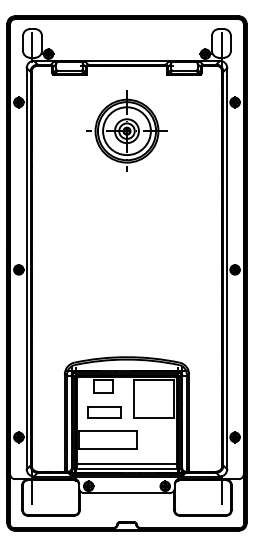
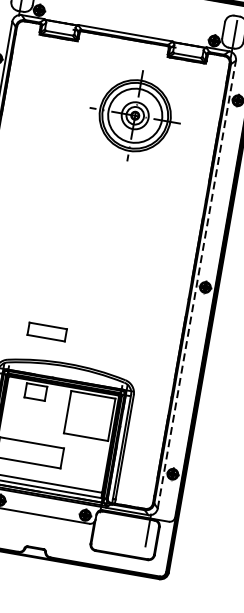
part: (126, 130) -> (134, 114), moved
line: (227, 268) -> (197, 284), solid -> dashed
part: (104, 412) -> (47, 331), moved

